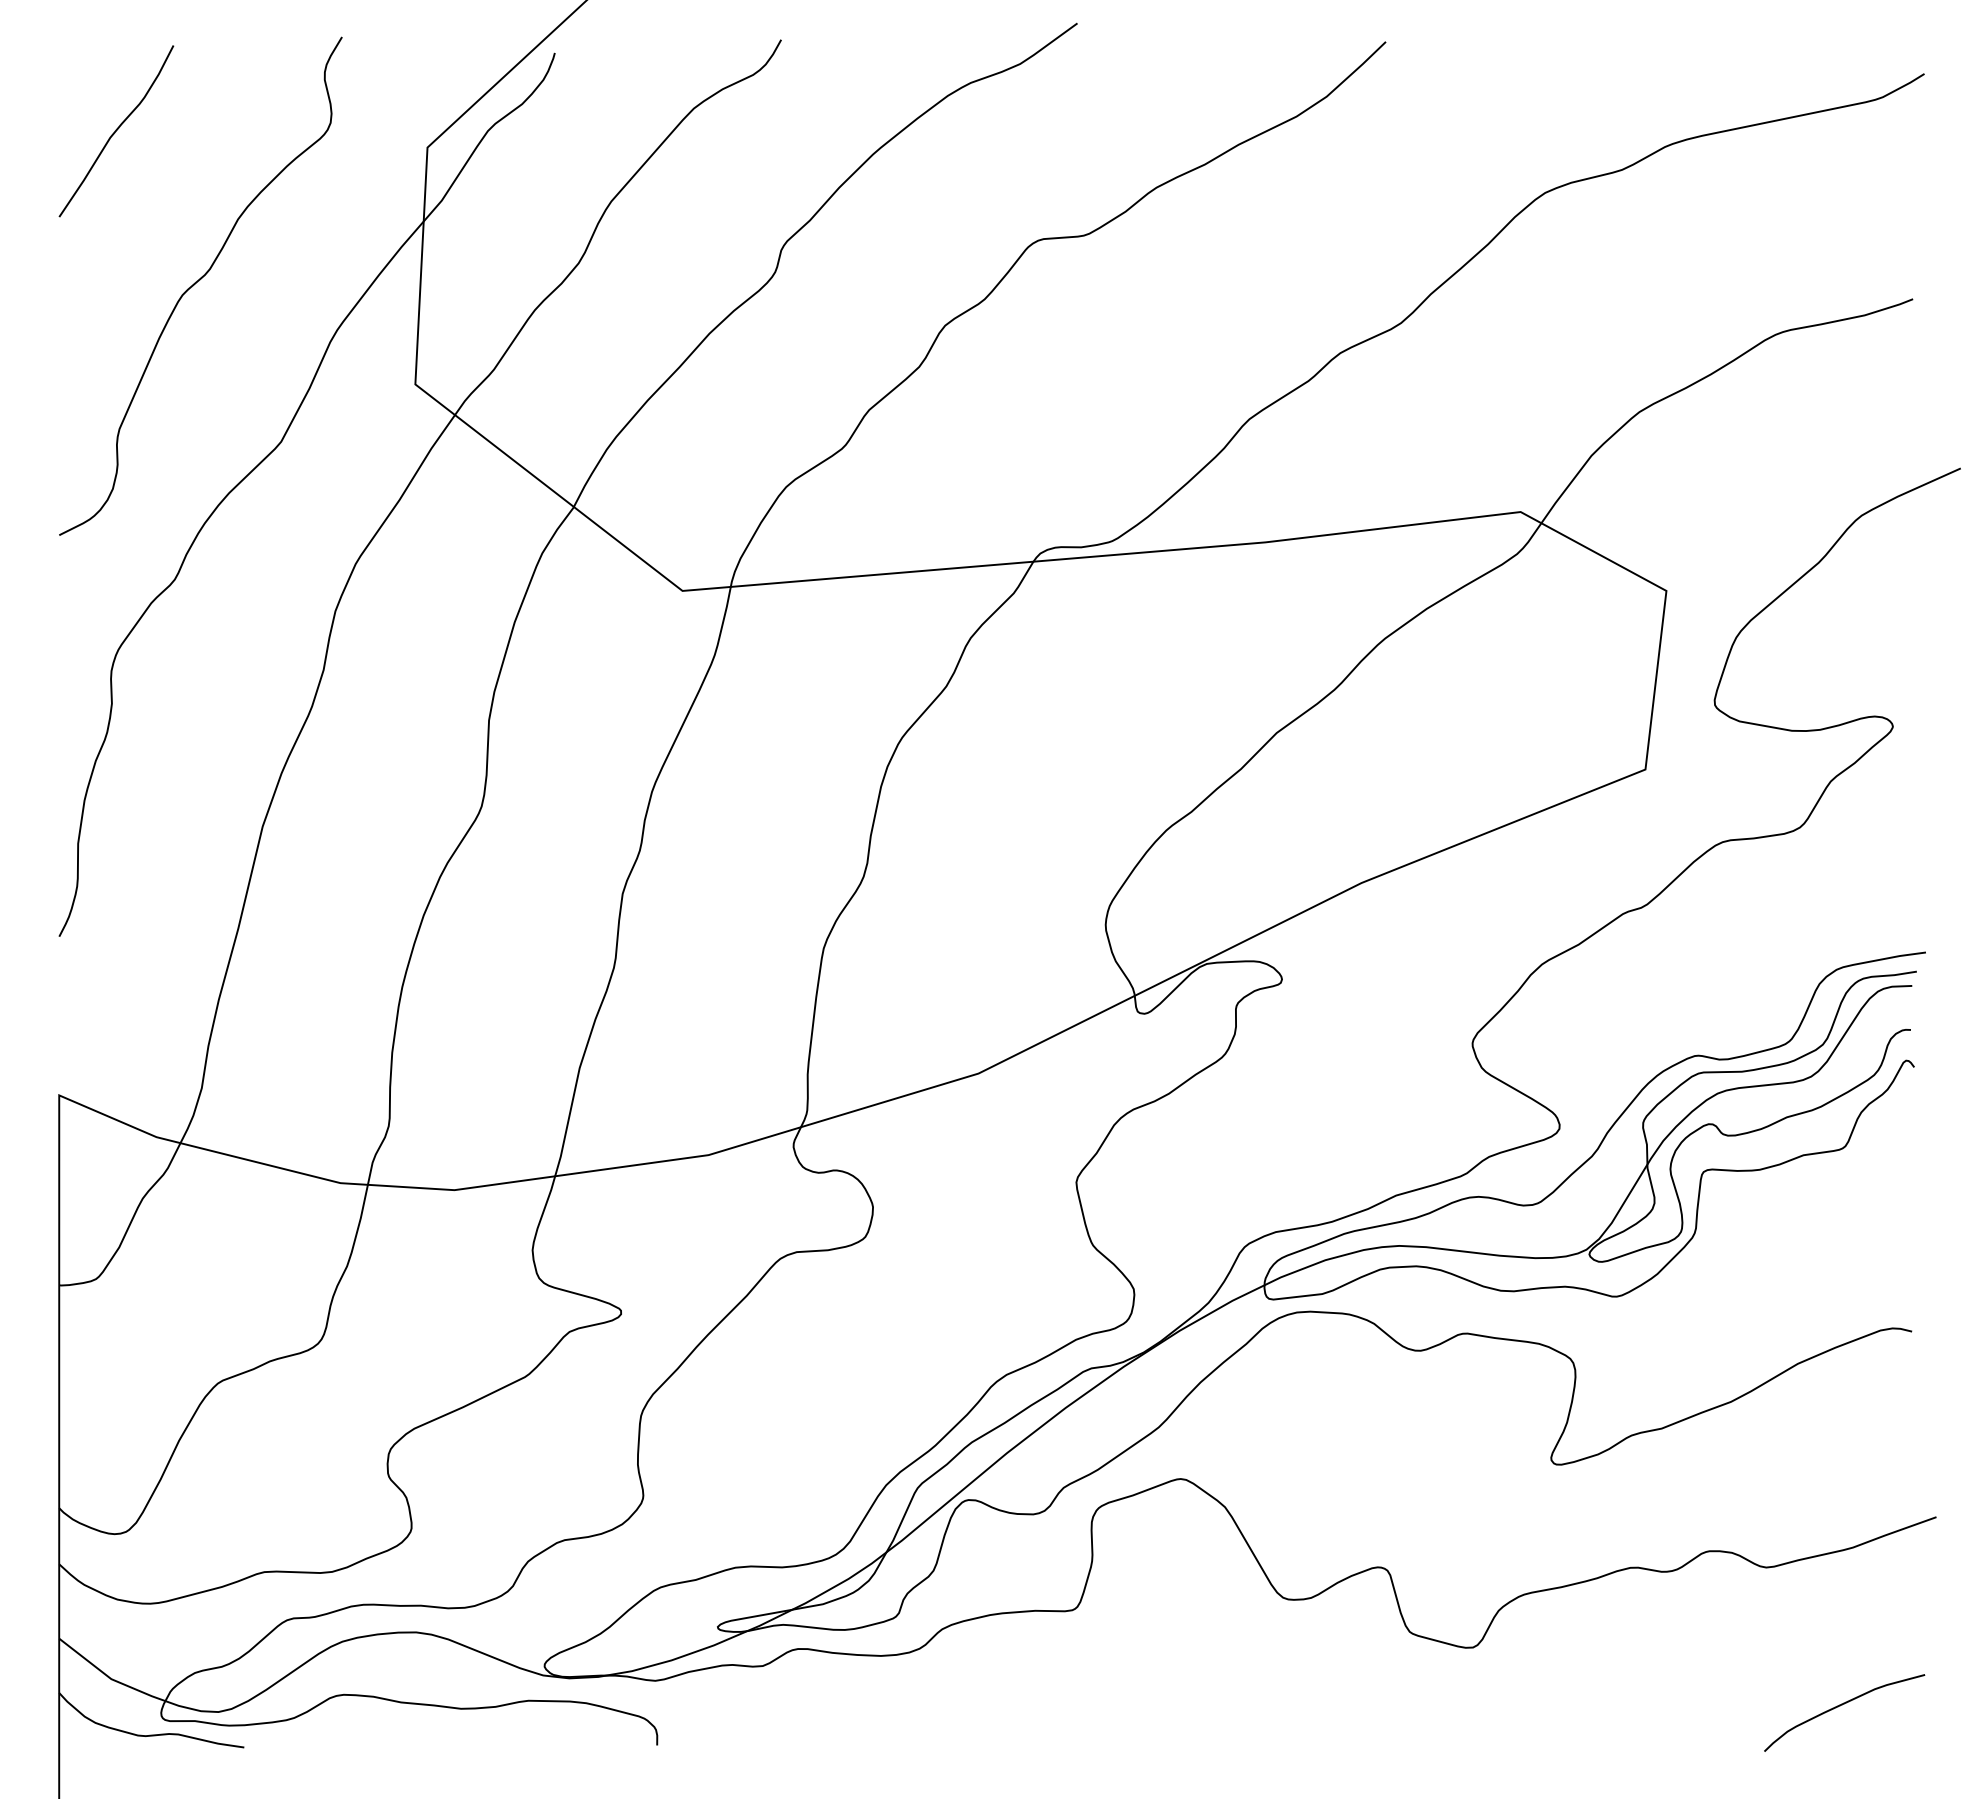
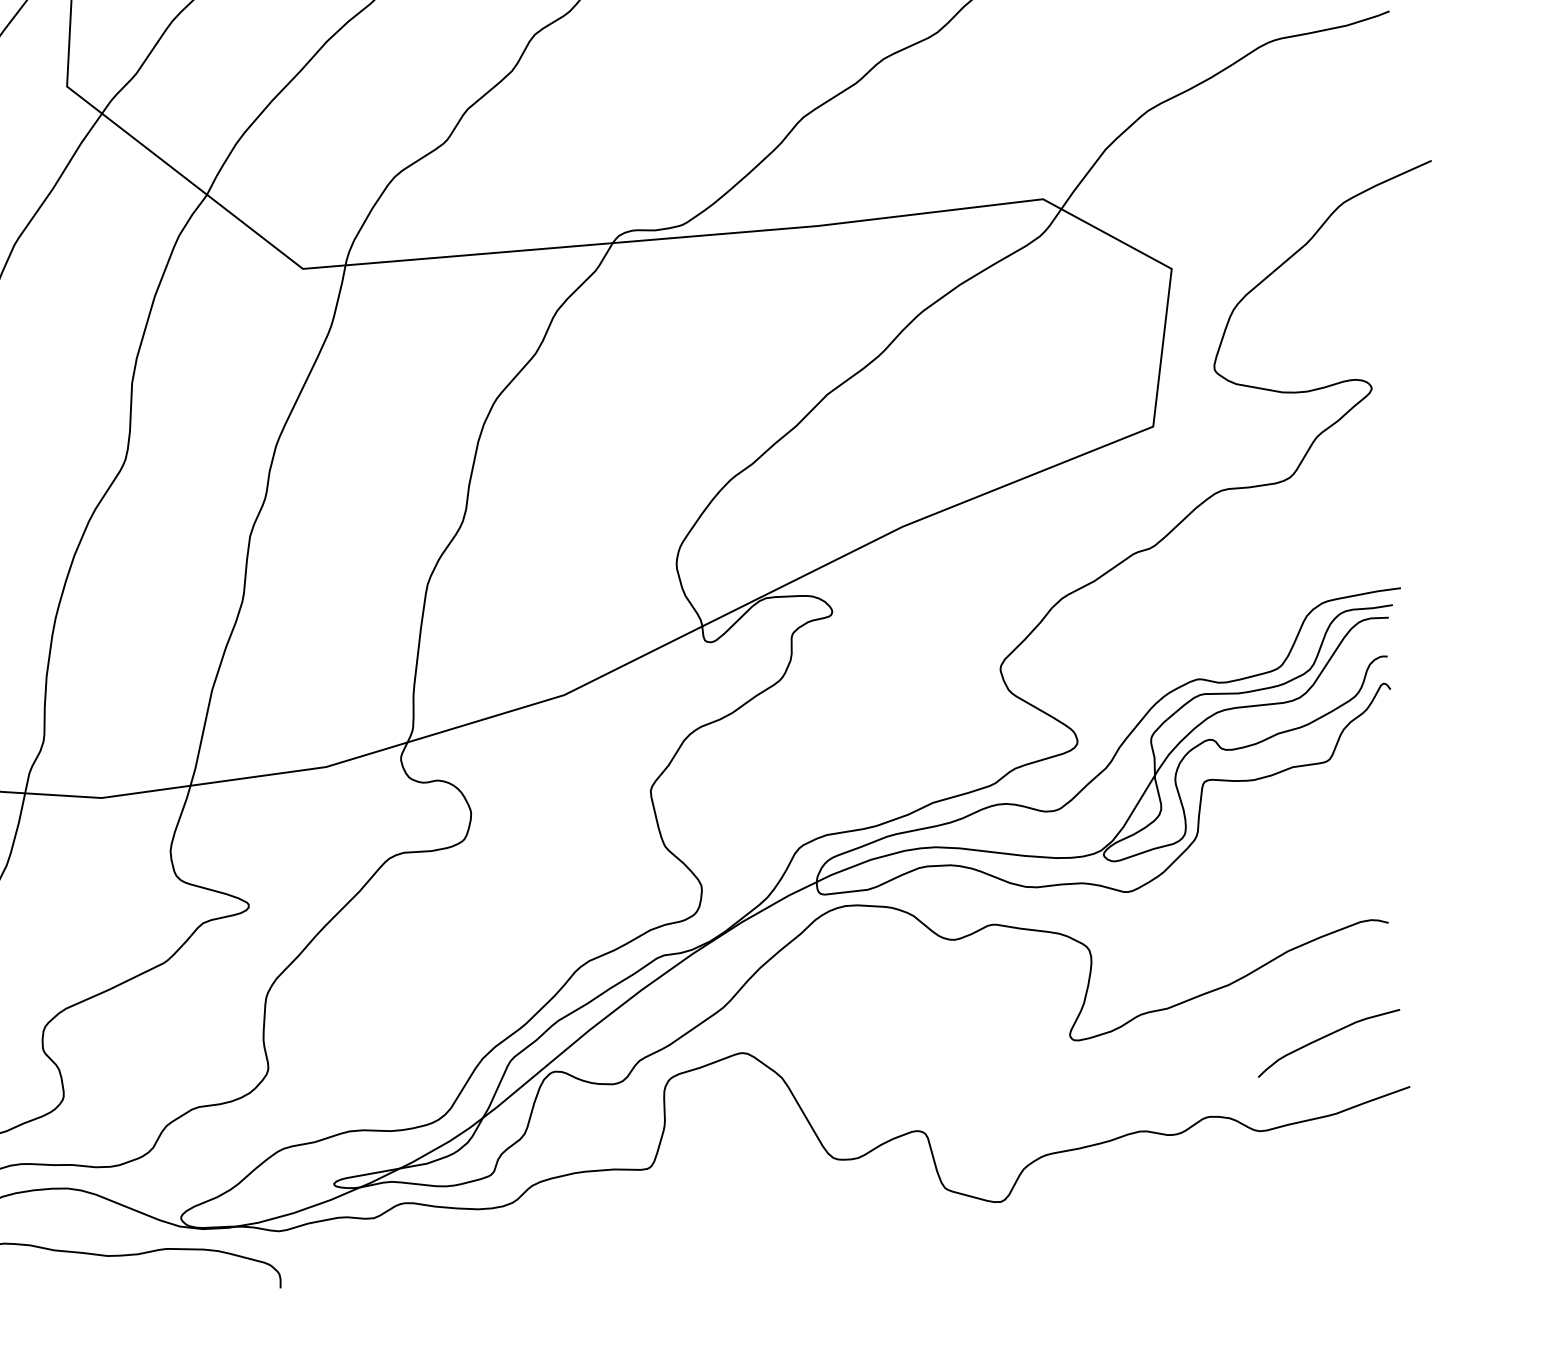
curve: (1840, 1706) -> (1325, 1037), moved

